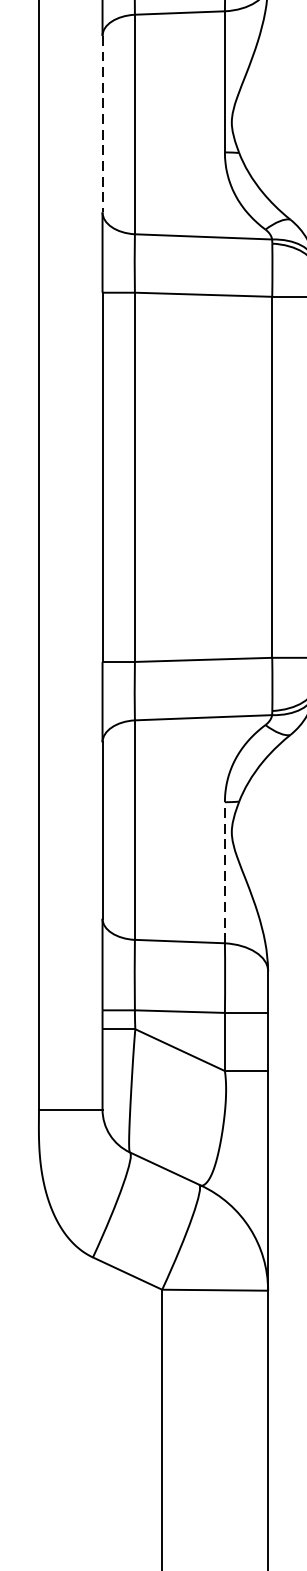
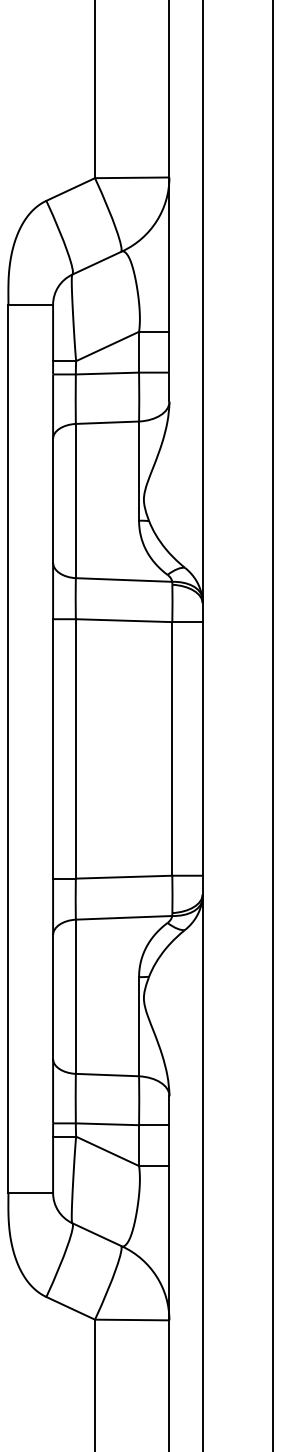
line: (103, 123) -> (53, 500), dashed -> solid
line: (225, 872) -> (139, 1026), dashed -> solid

